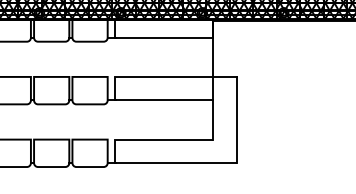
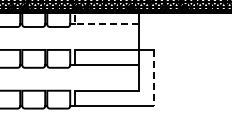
line: (152, 37) -> (99, 24), solid -> dashed
line: (237, 120) -> (154, 78), solid -> dashed

